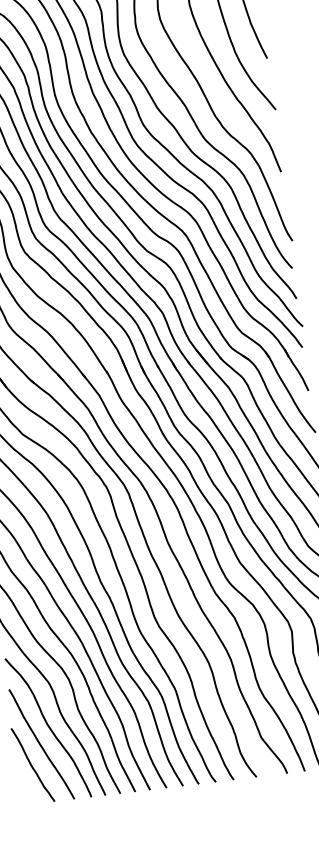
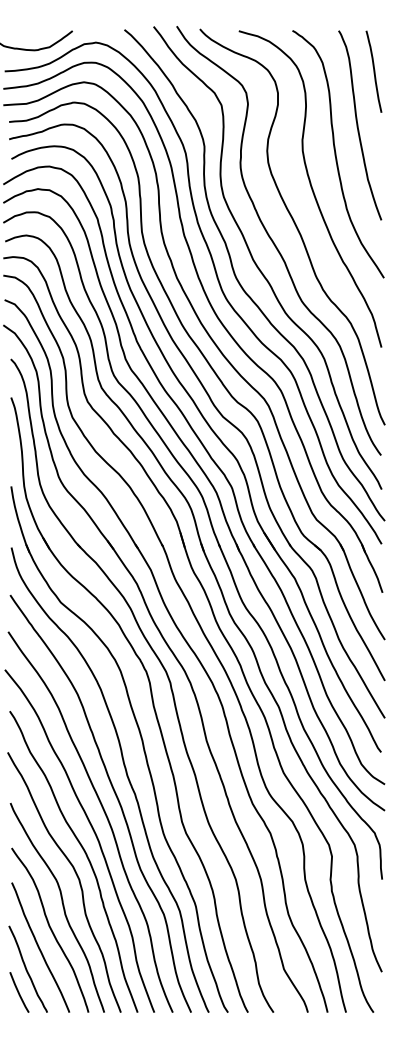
line: (27, 786) -> (19, 992), added

